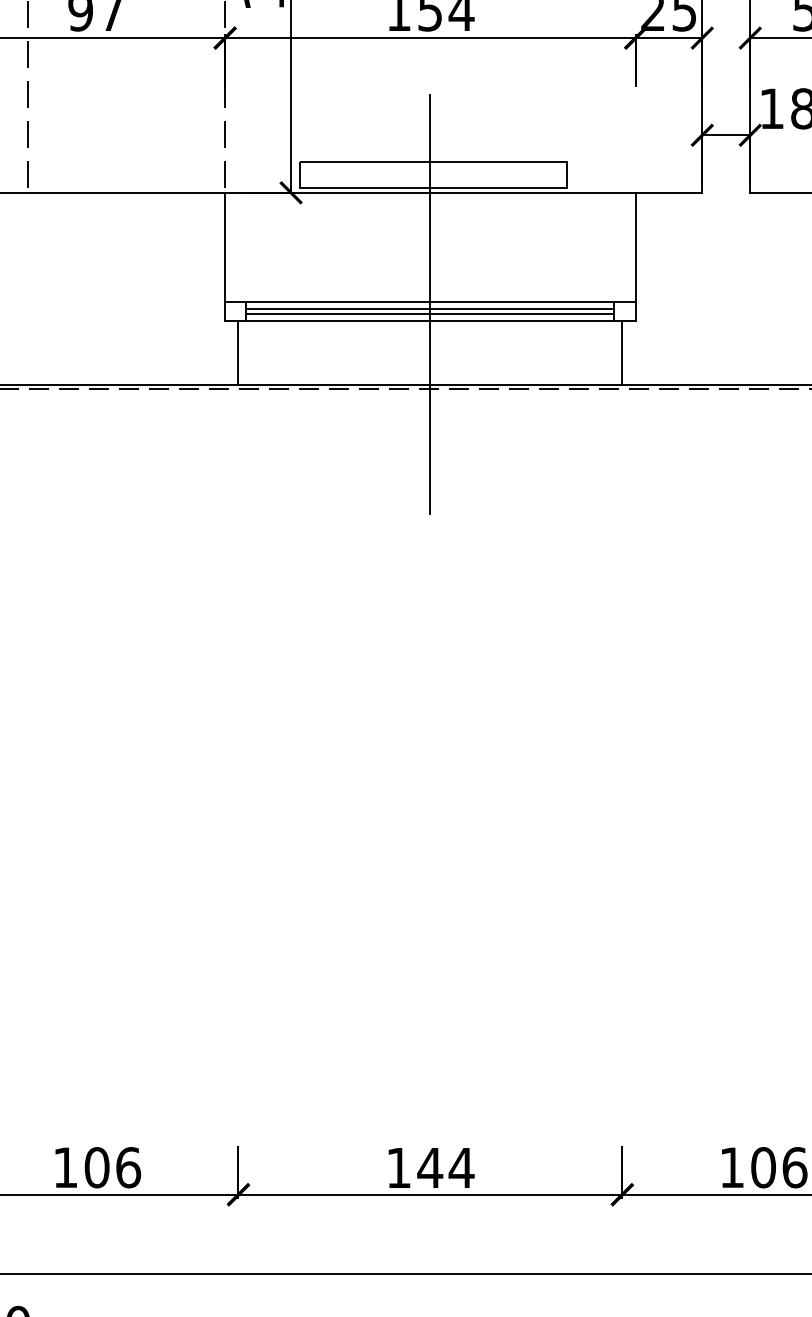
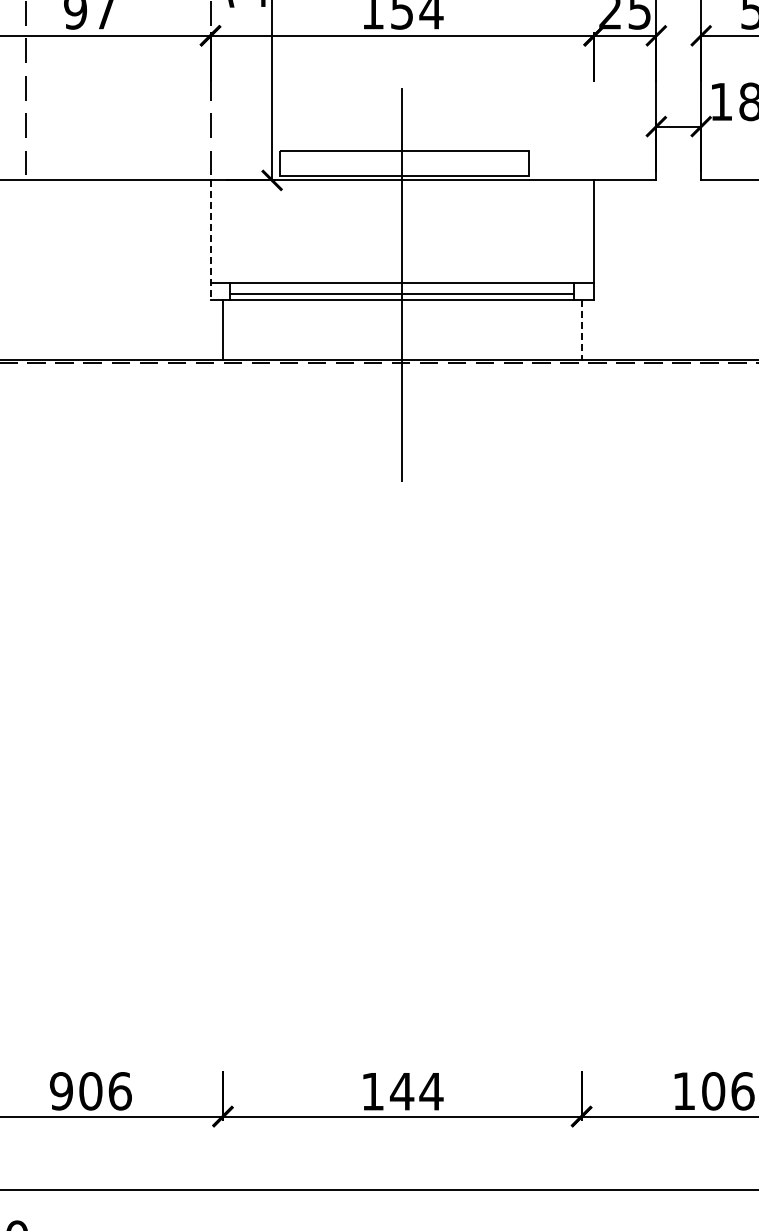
line: (225, 257) -> (210, 240), solid -> dashed
line: (430, 308) -> (402, 288), removed
line: (622, 352) -> (581, 329), solid -> dashed
text: (64, 1167) -> (60, 1091), 106 -> 906

